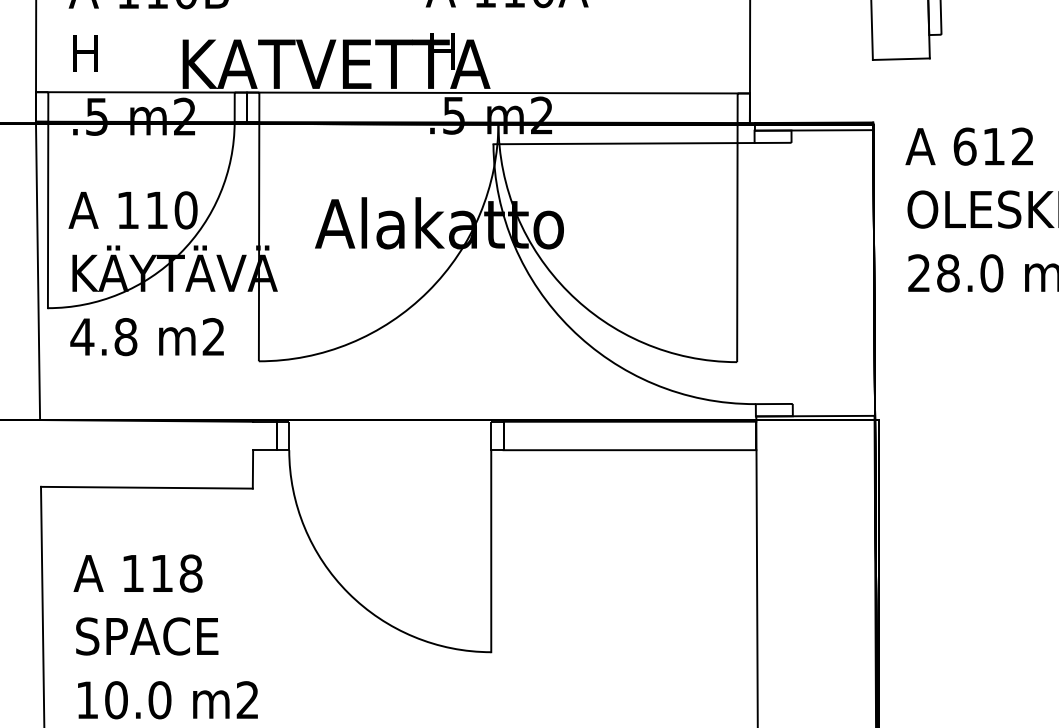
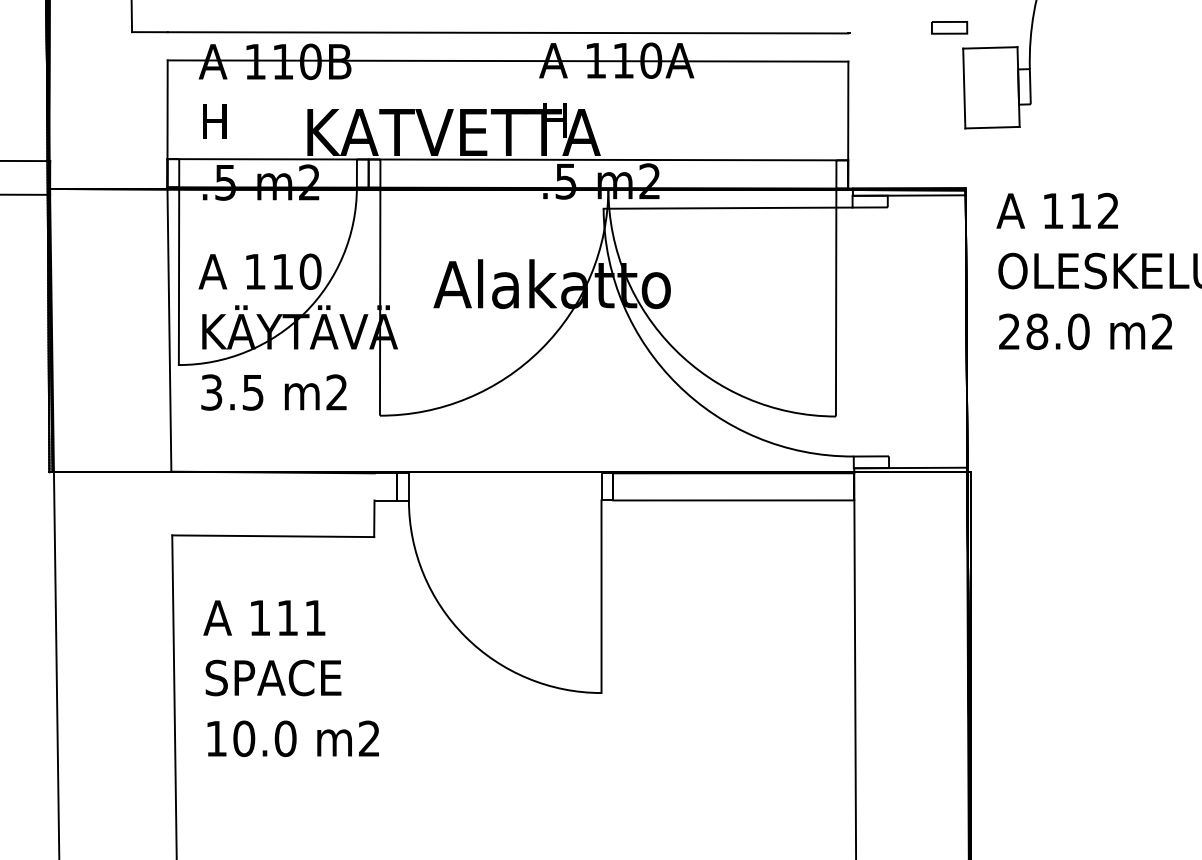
text: (965, 146) -> (1053, 210), 612 -> 112
text: (104, 336) -> (232, 392), 4.8 -> 3.5
text: (191, 572) -> (315, 617), 118 -> 111

